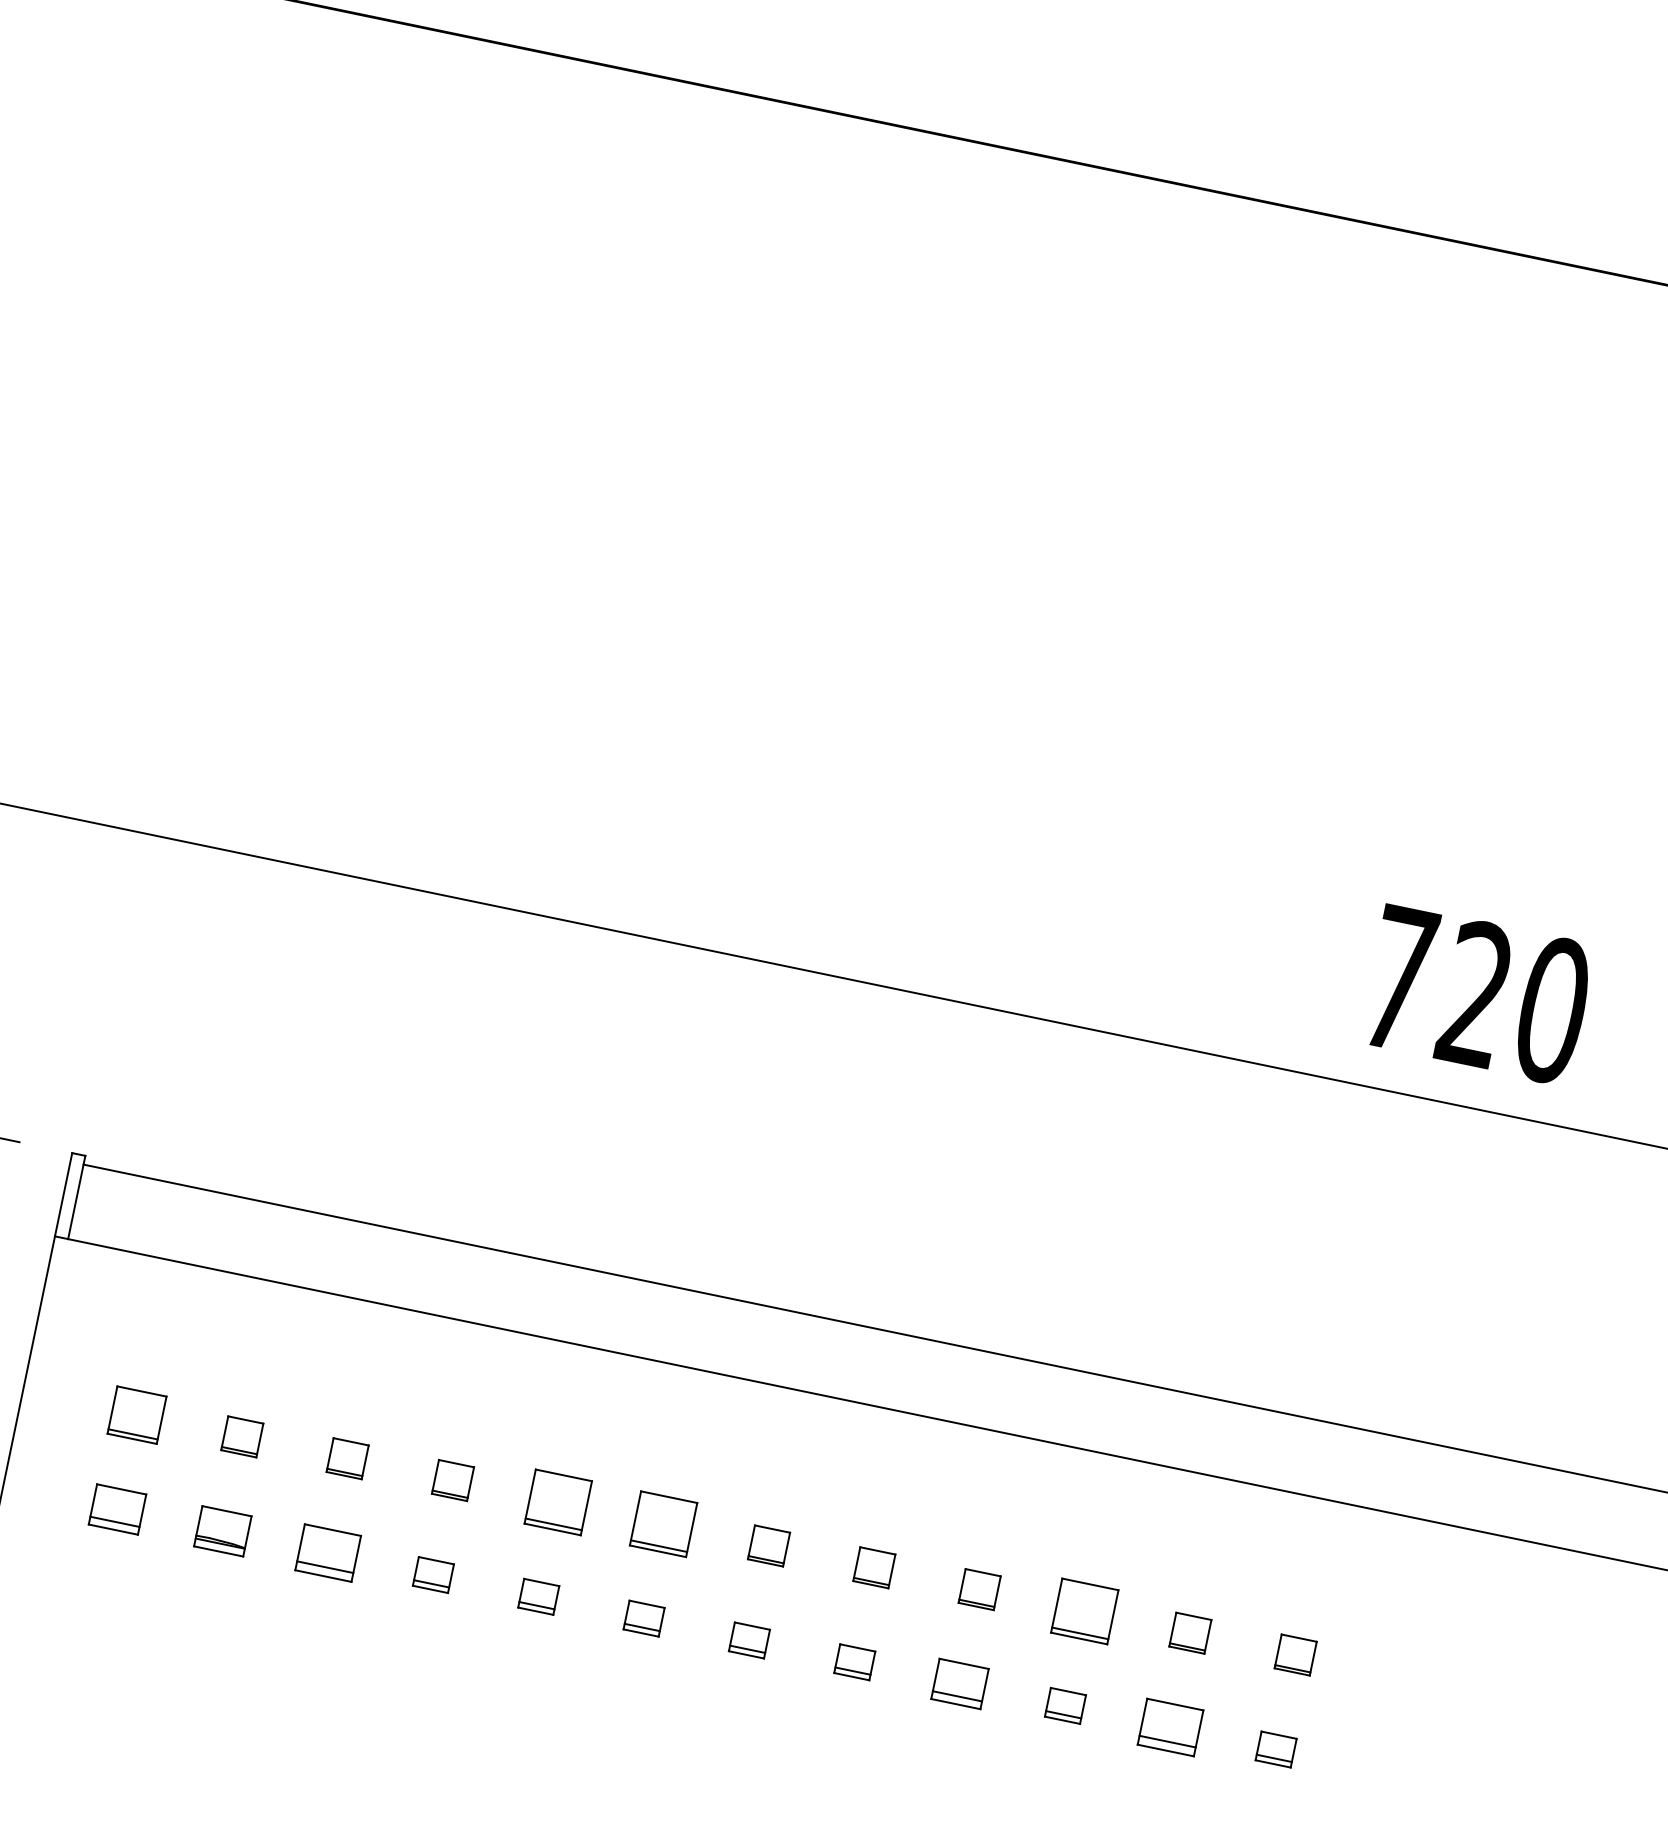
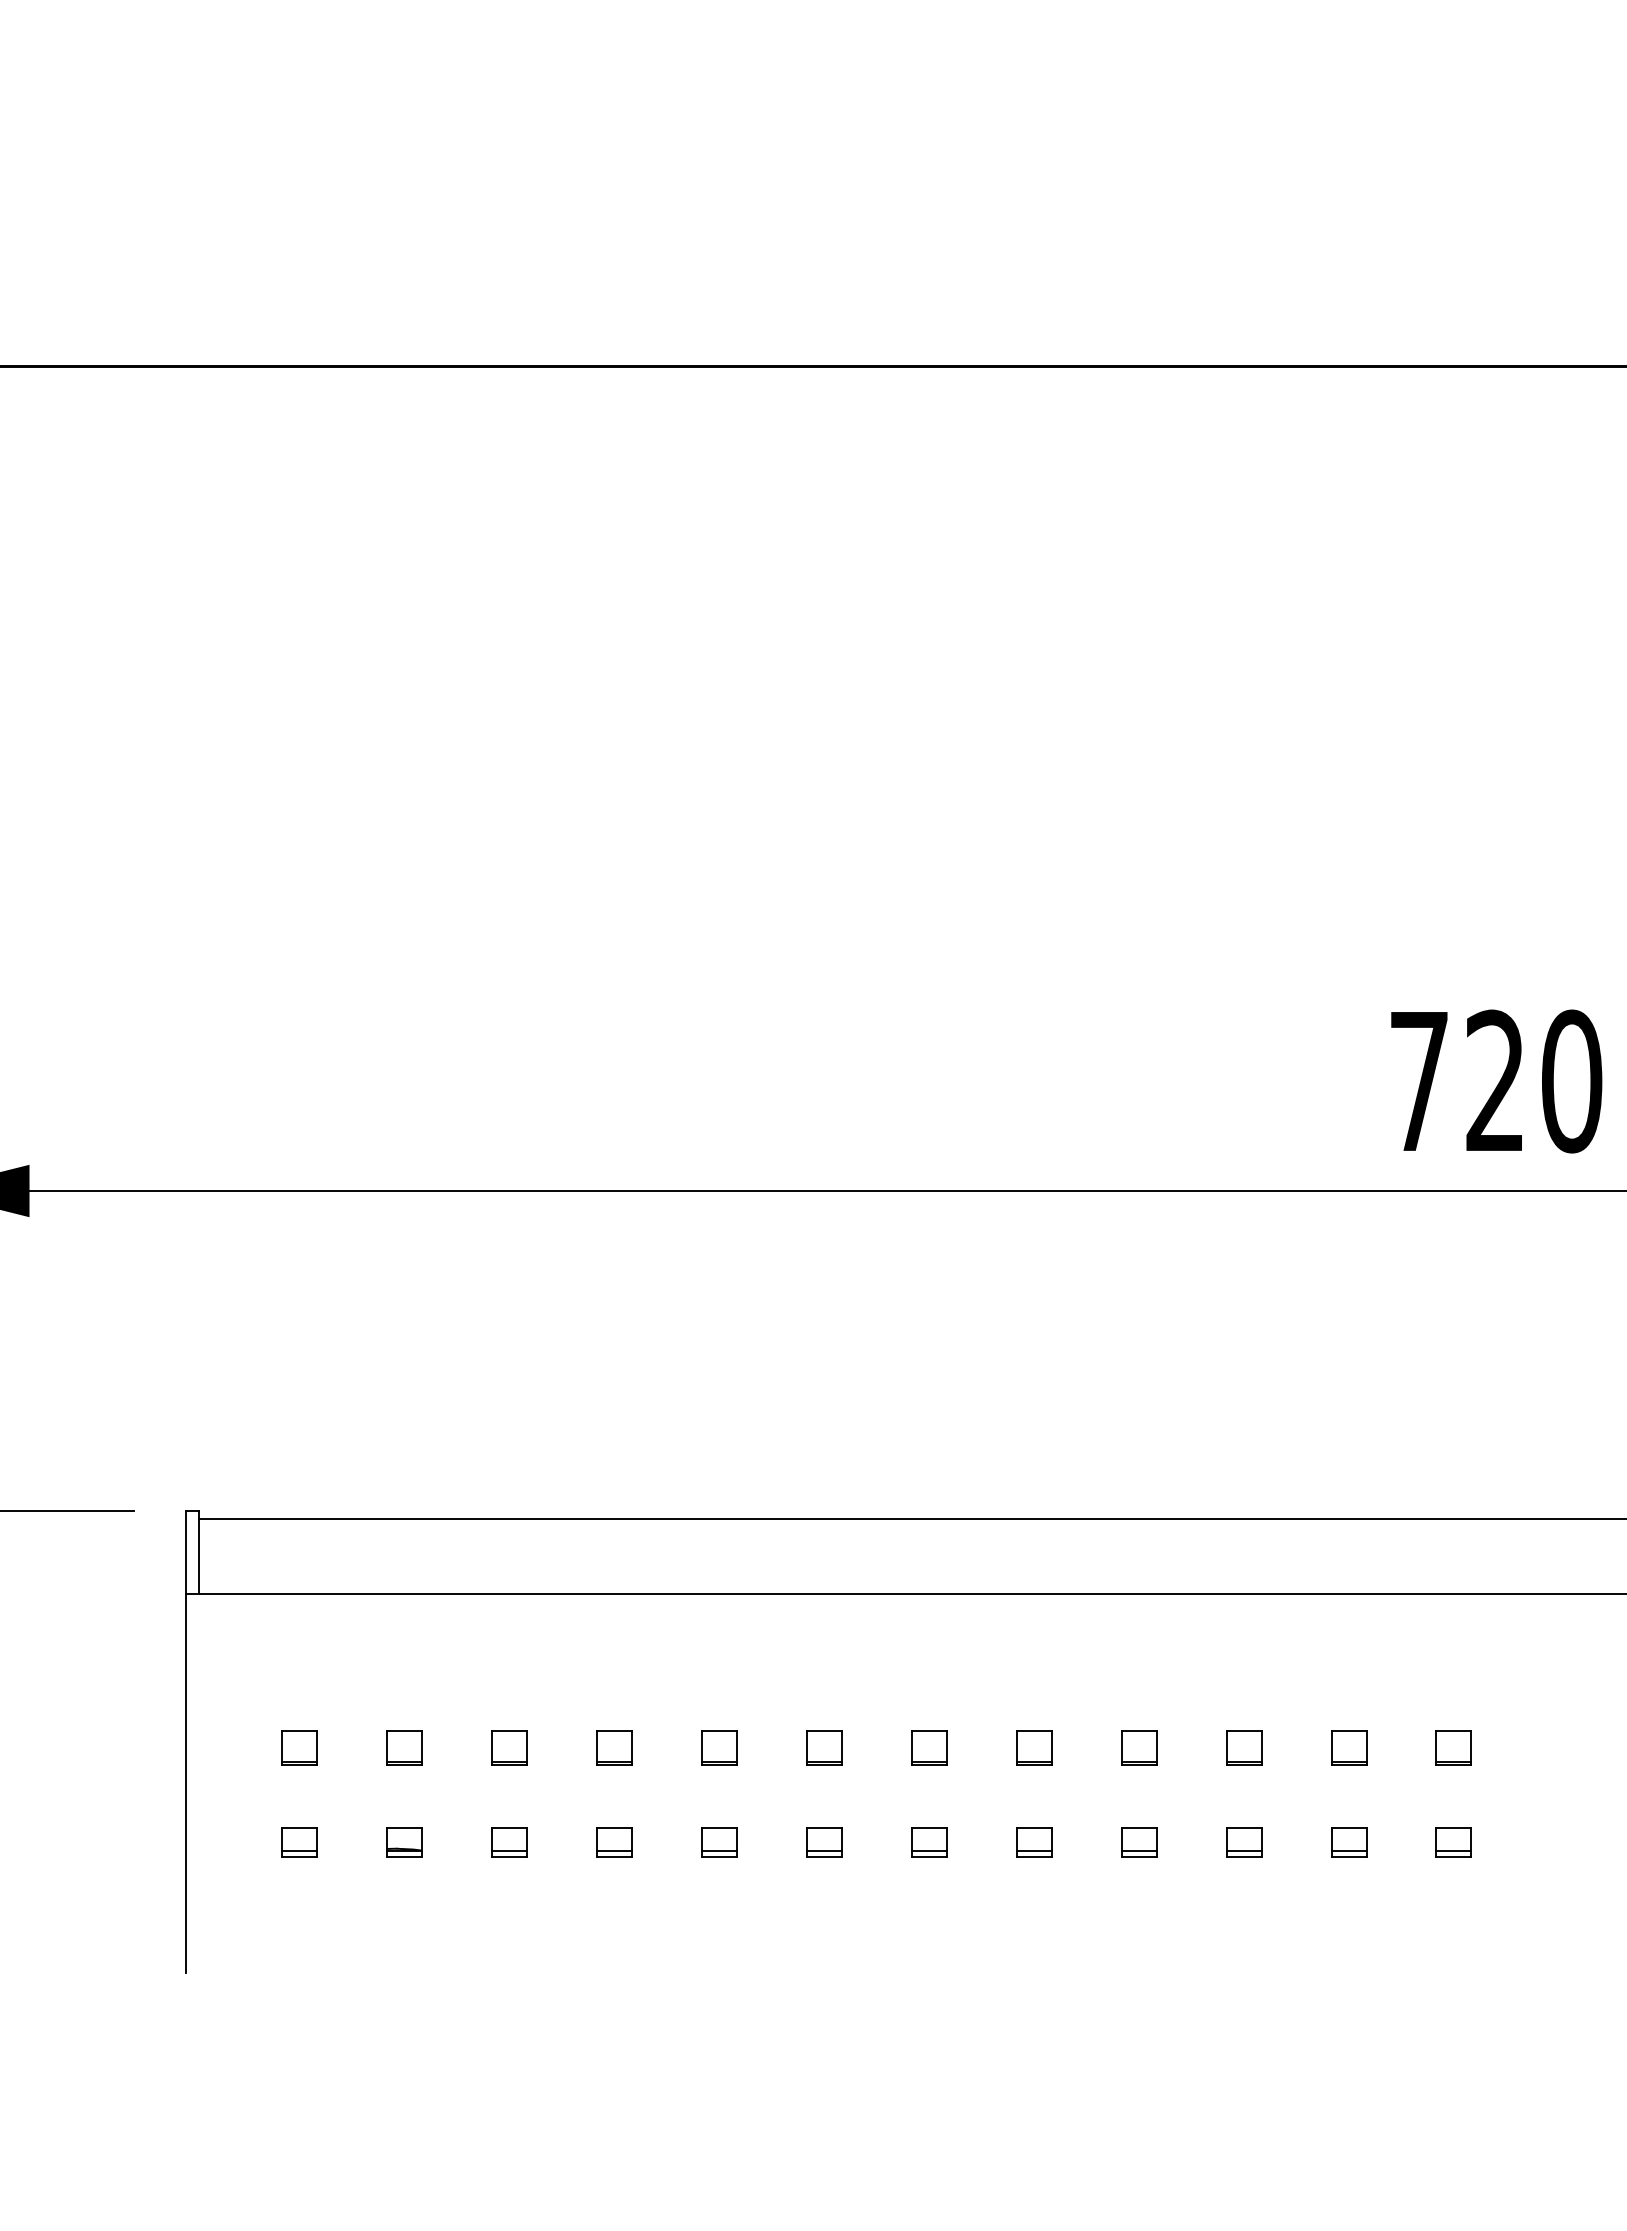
part: (136, 1414) -> (299, 1747), size x0.71
part: (558, 1501) -> (719, 1747), size x0.62
part: (117, 1509) -> (299, 1842), size x0.71
part: (663, 1523) -> (824, 1747), size x0.62
part: (222, 1531) -> (404, 1842), size x0.71
part: (327, 1553) -> (509, 1842), size x0.62
part: (1085, 1610) -> (1244, 1747), size x0.62
part: (960, 1684) -> (1139, 1842), size x0.71
part: (1171, 1728) -> (1349, 1842), size x0.62

